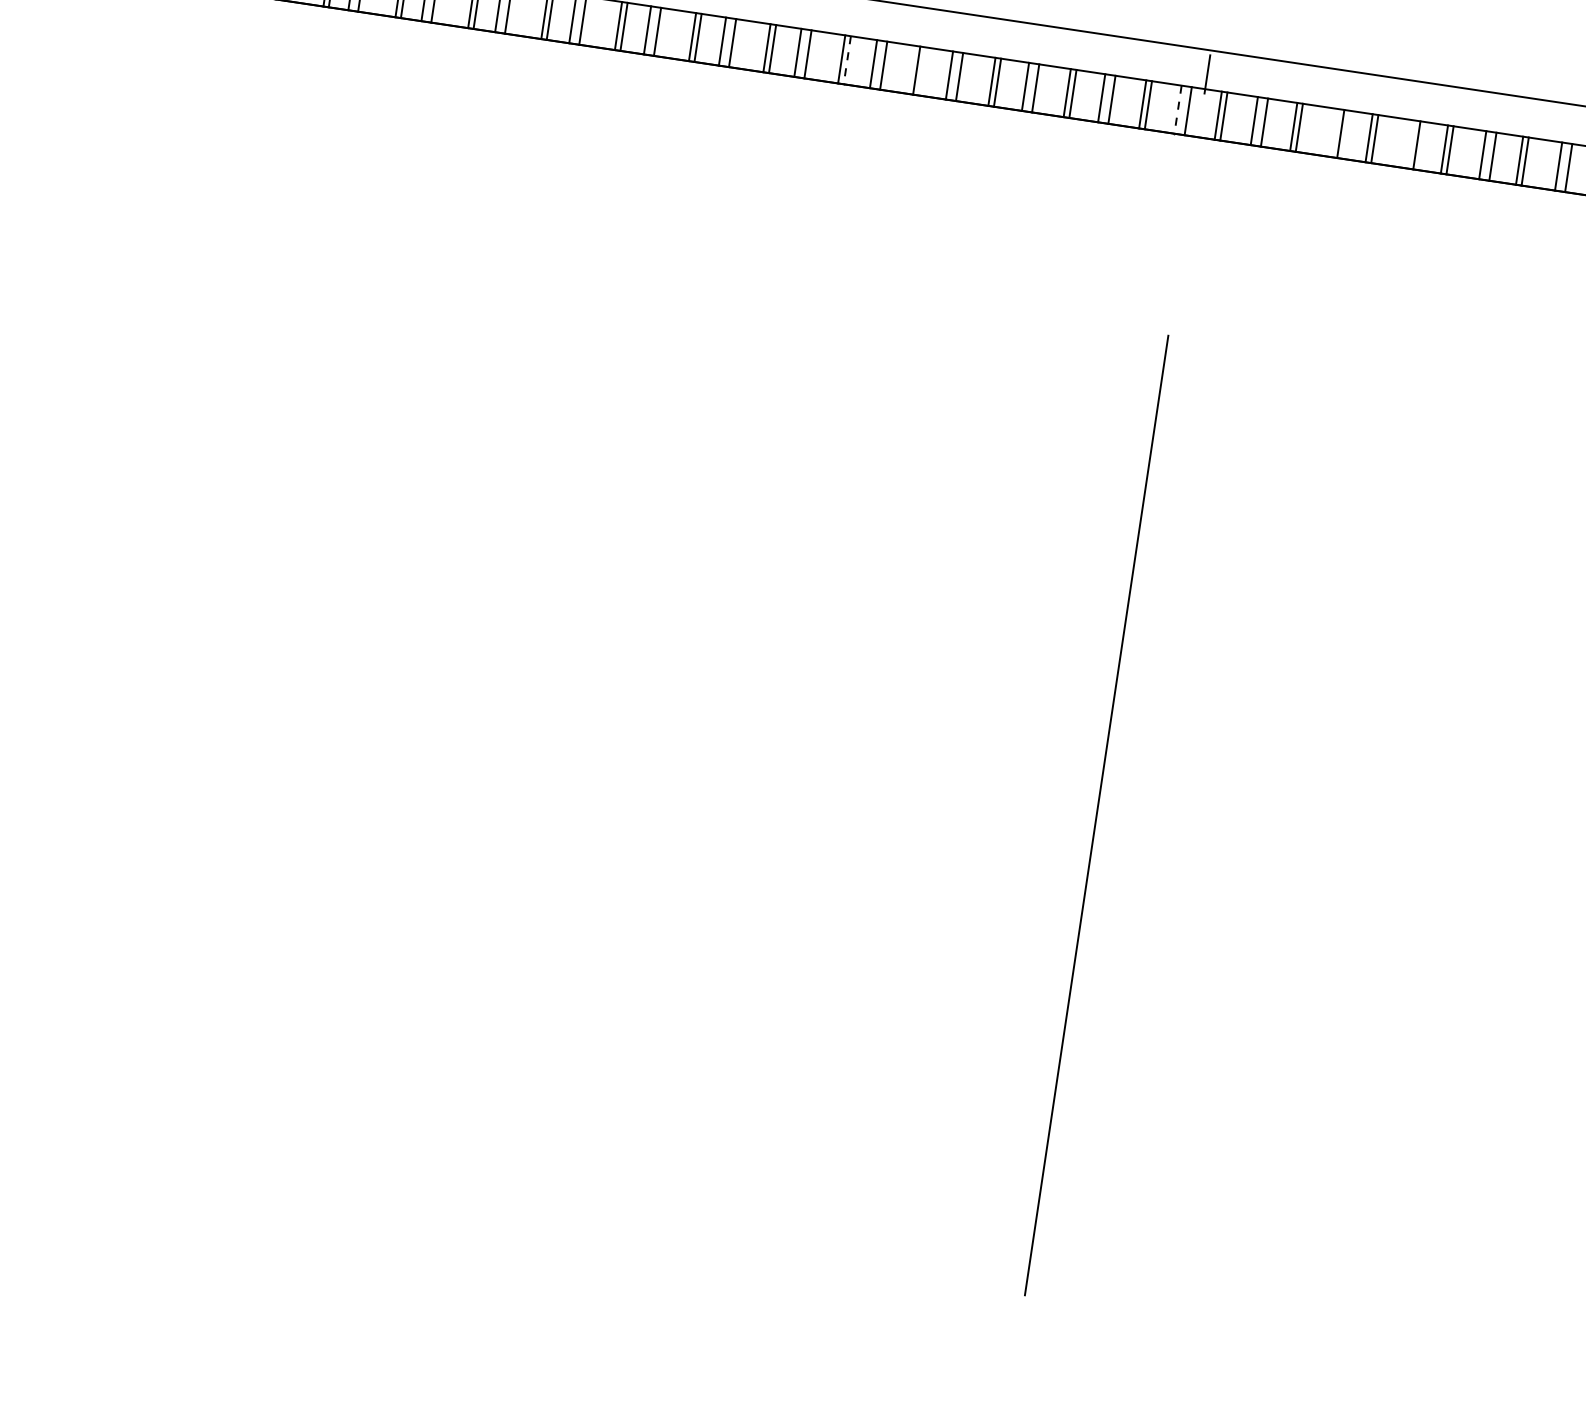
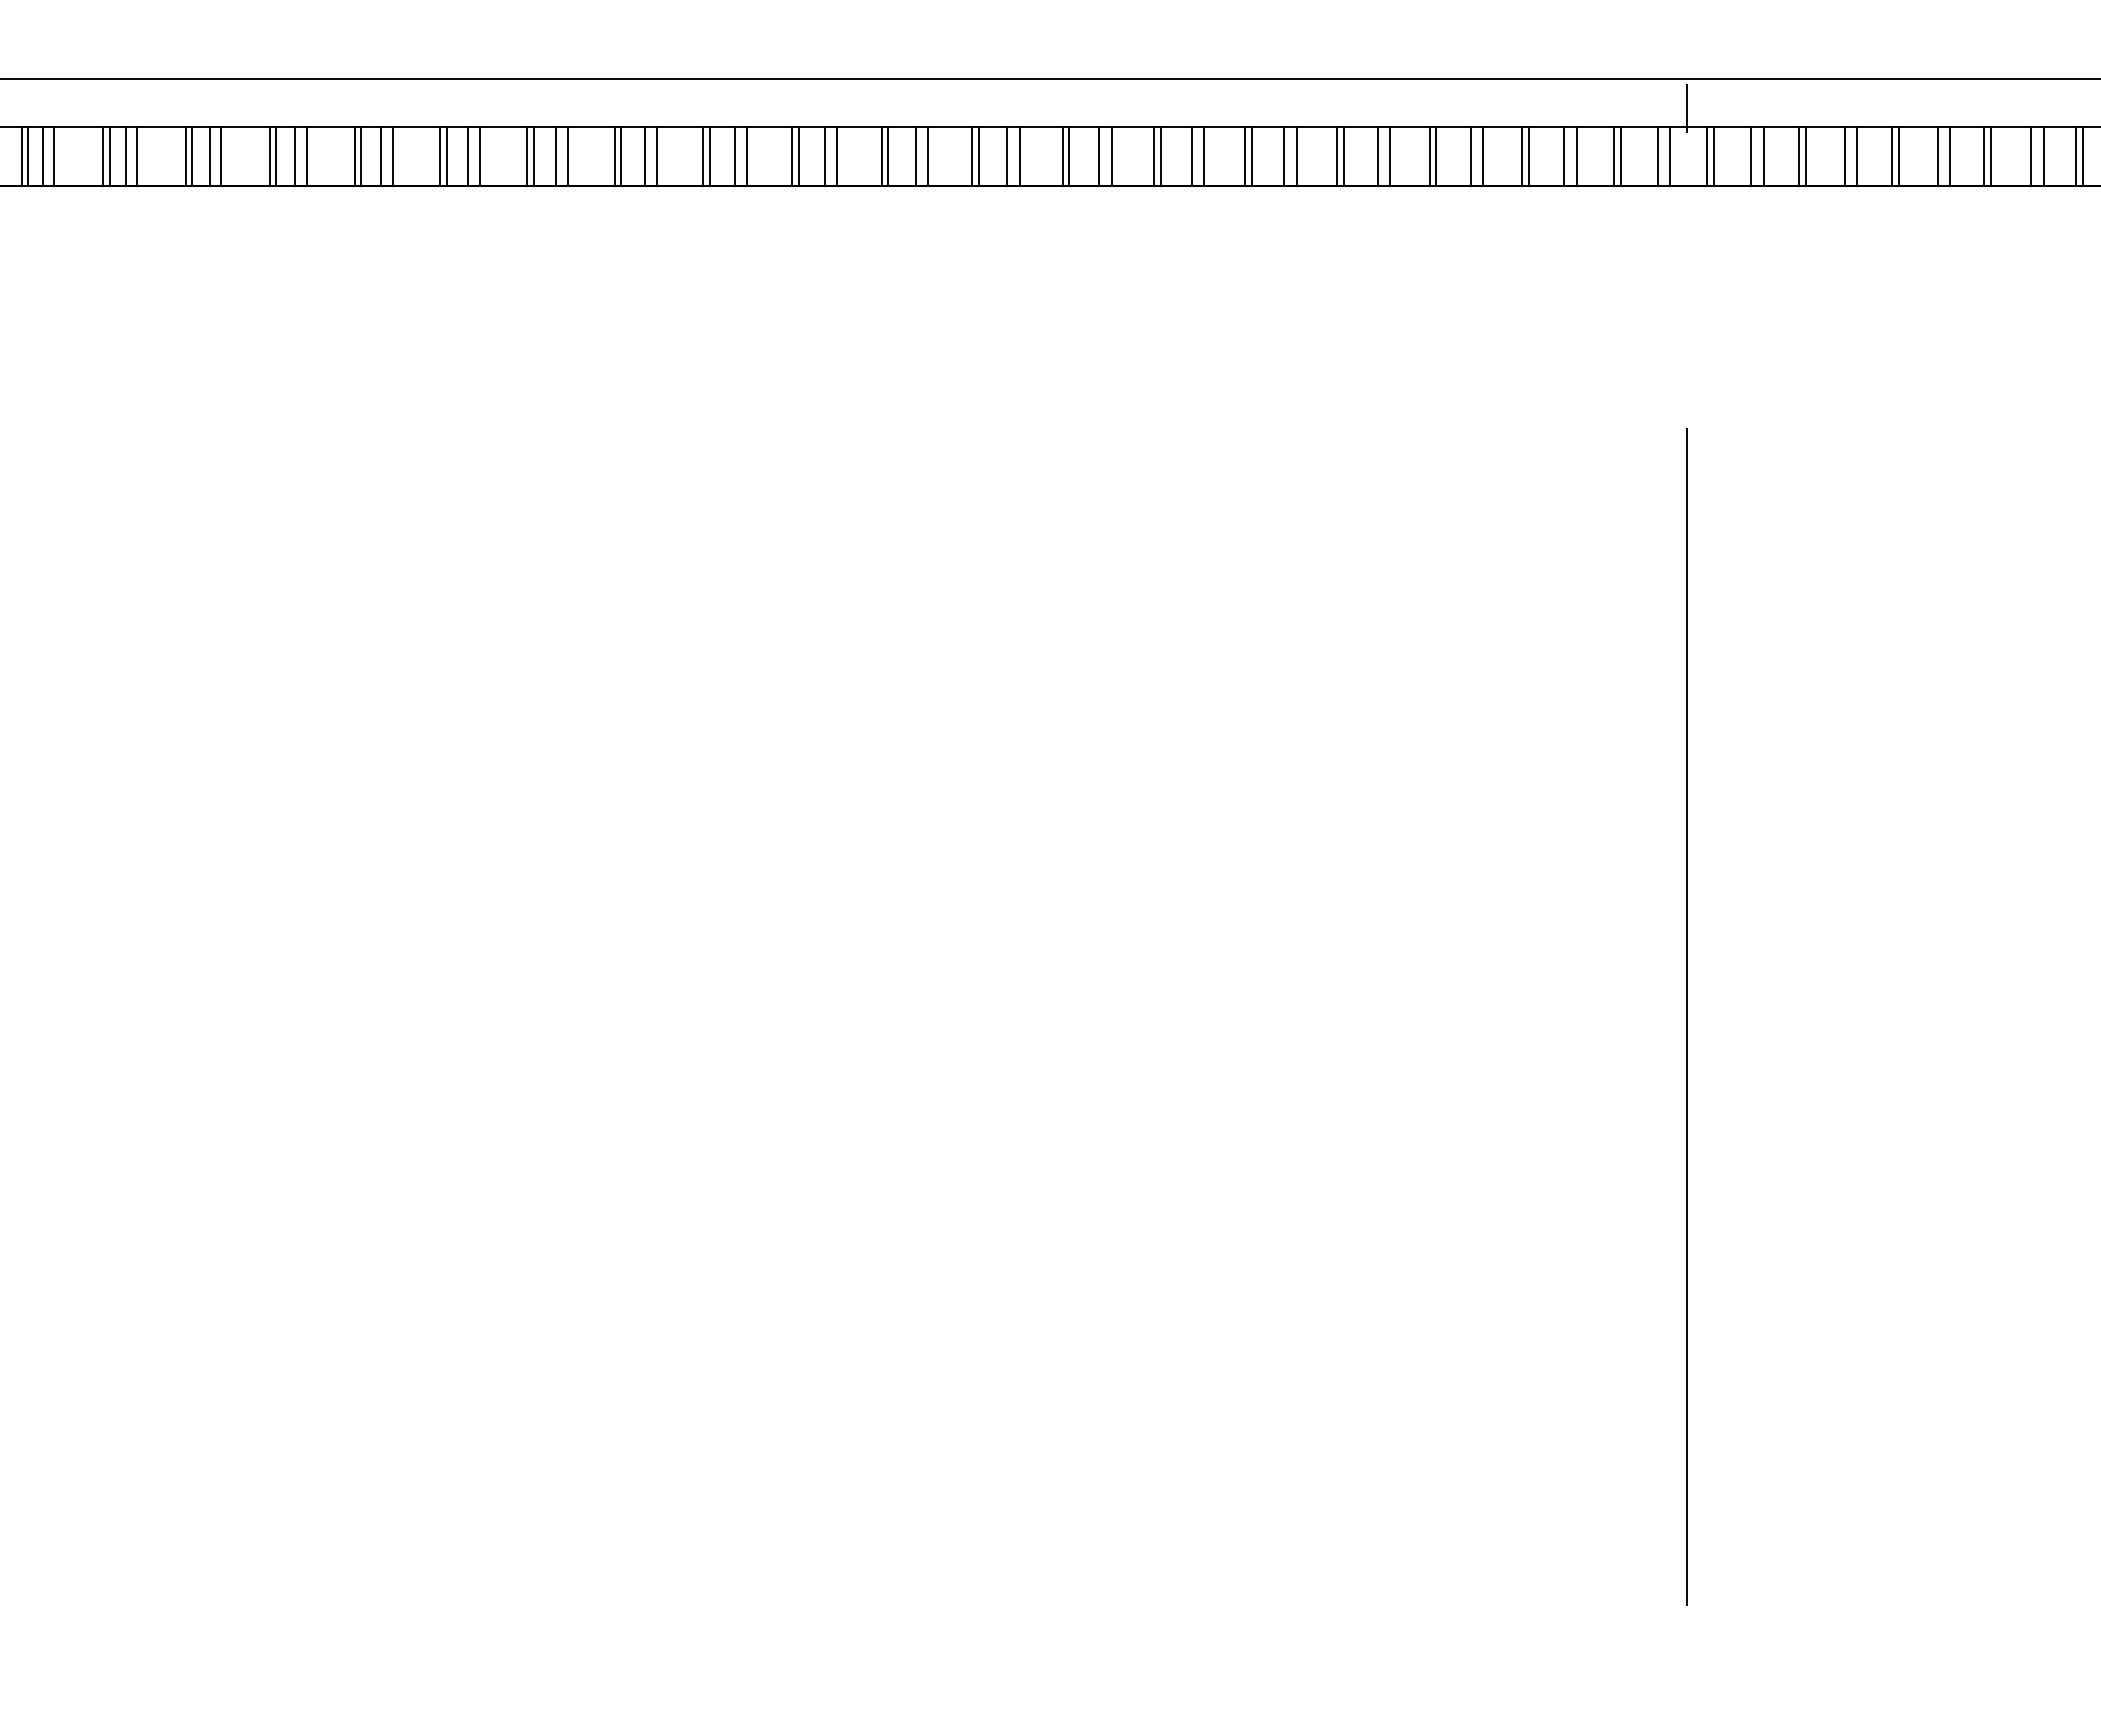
line: (847, 60) -> (1252, 156), dashed -> solid
line: (922, 70) -> (1344, 155), added
line: (1177, 109) -> (1657, 156), dashed -> solid
line: (1330, 131) -> (1844, 155), added
line: (1407, 143) -> (1938, 155), added

